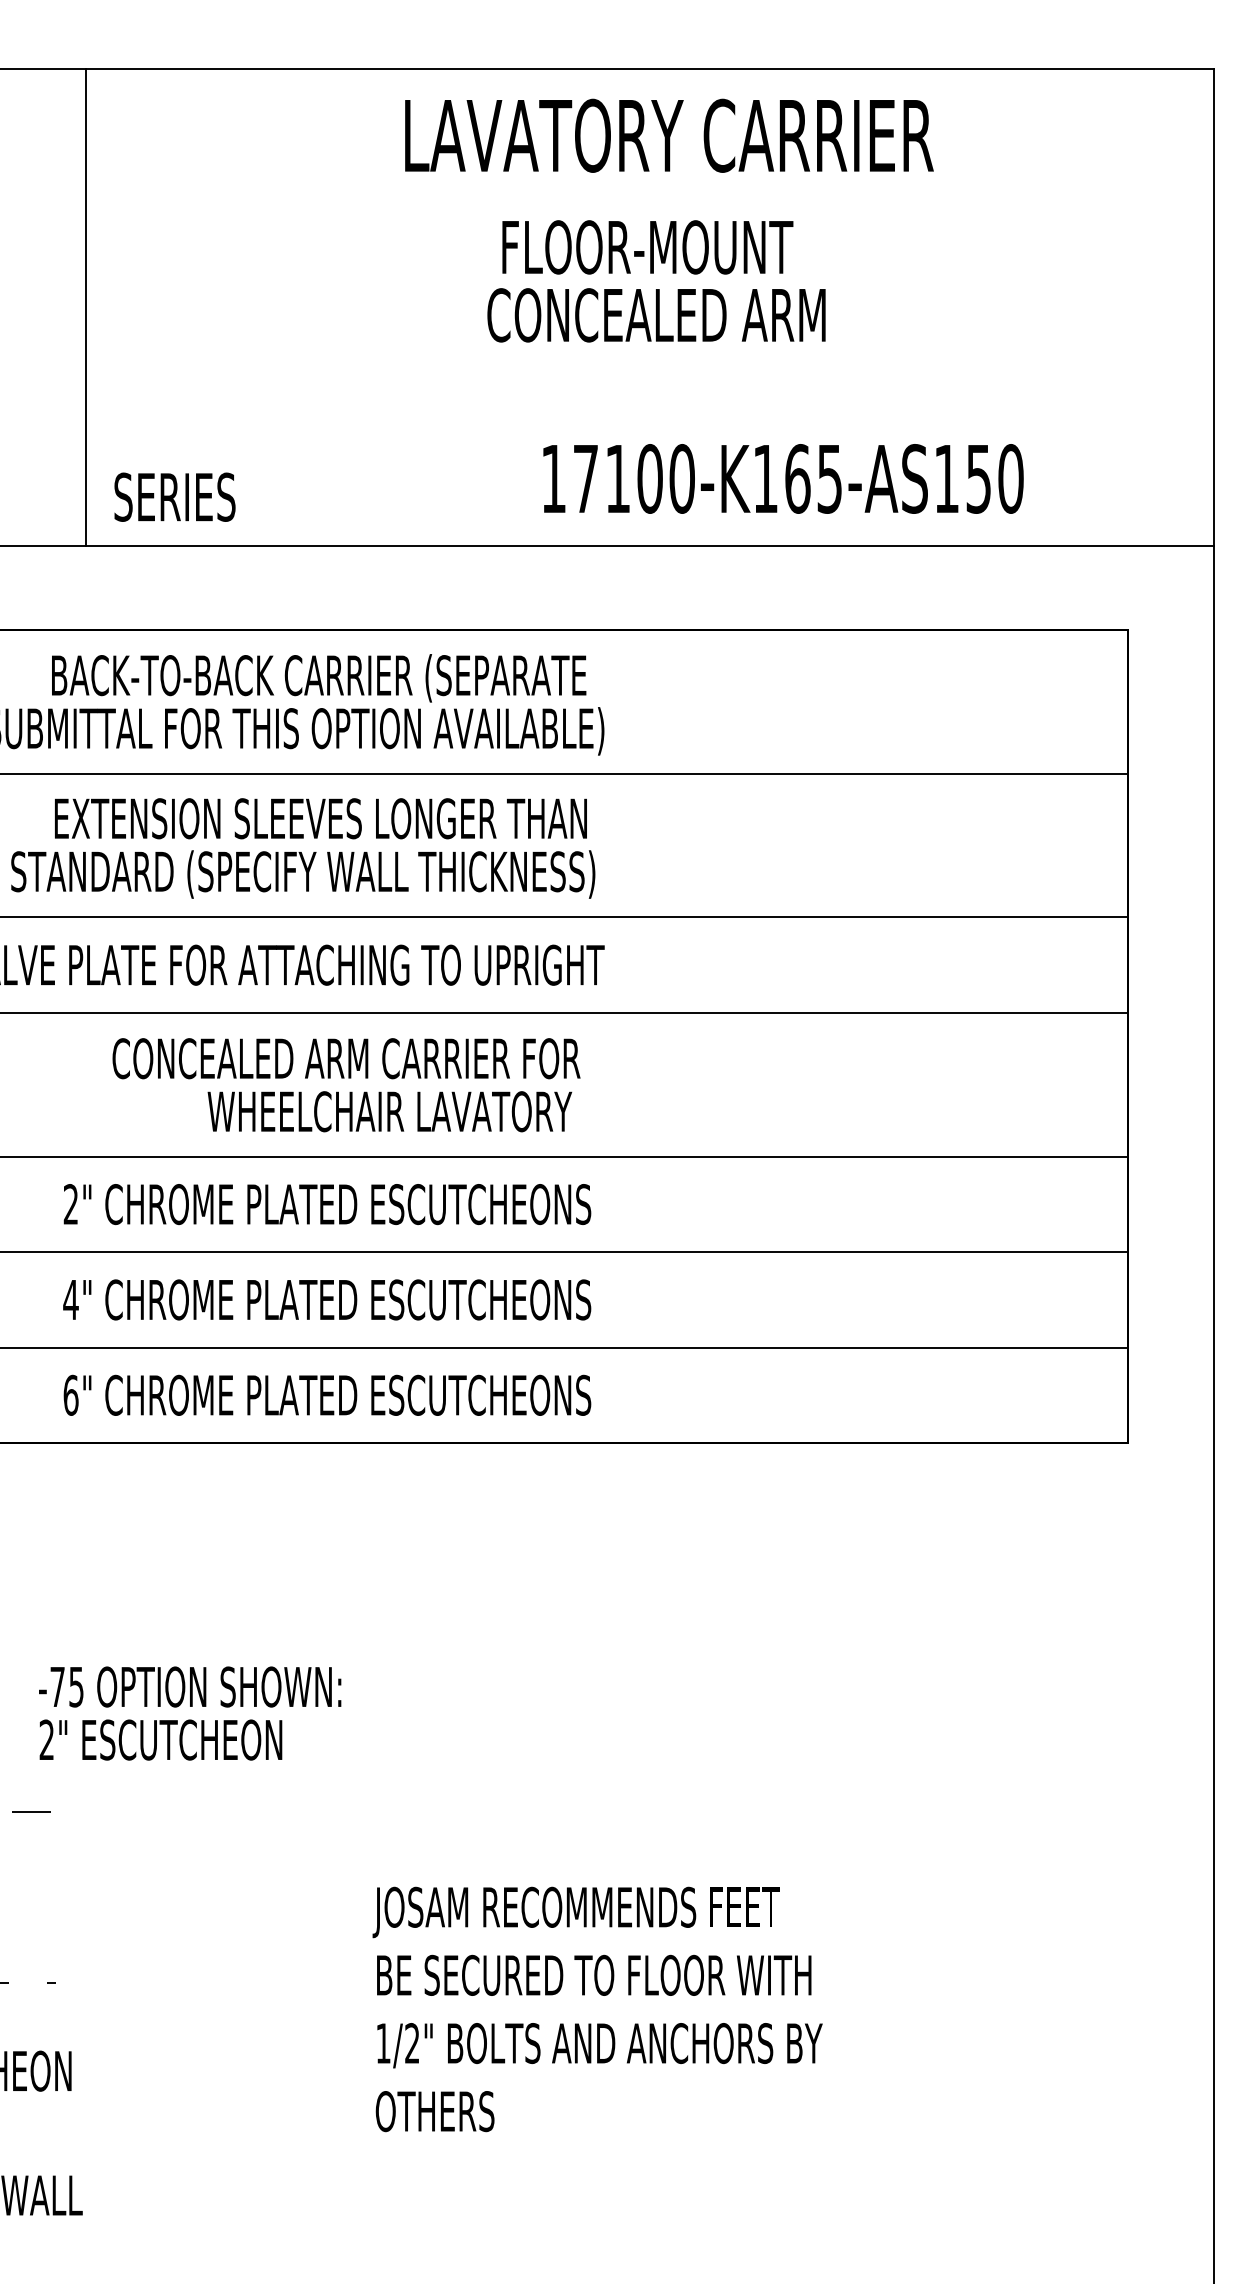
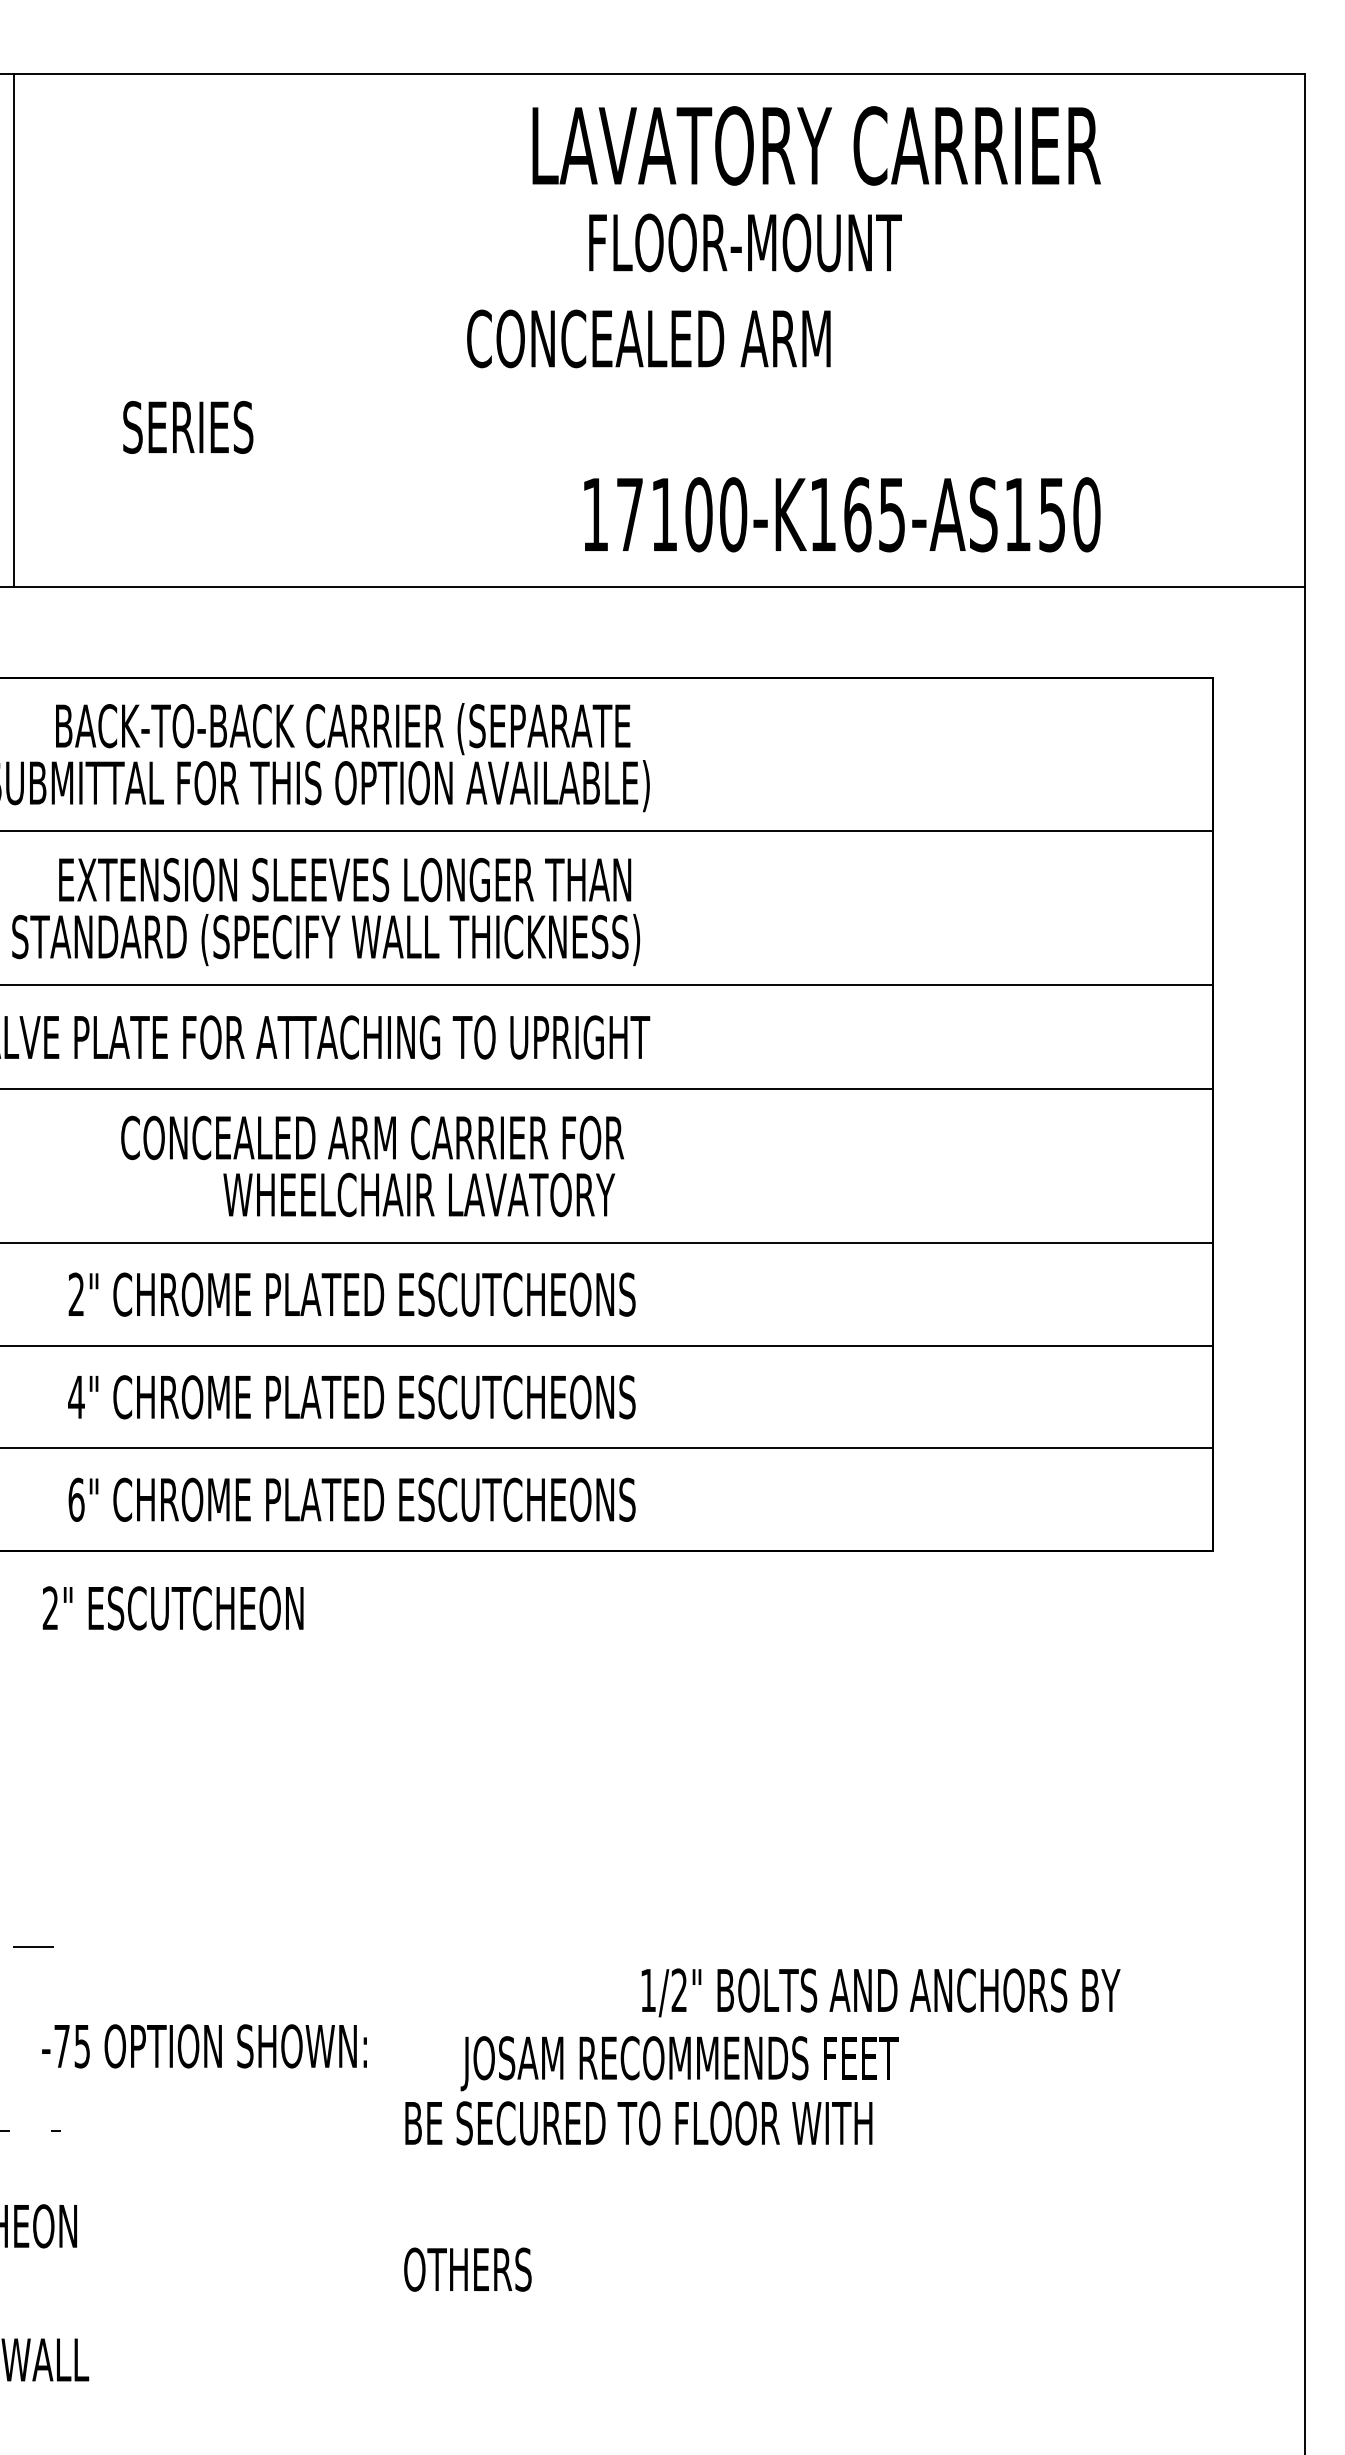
text: (669, 135) -> (816, 145), moved
text: (647, 247) -> (745, 242), moved
line: (85, 306) -> (13, 329), moved
text: (656, 314) -> (648, 338), moved
text: (175, 497) -> (188, 427), moved
text: (190, 1687) -> (204, 2046), moved
text: (160, 1740) -> (172, 1608), moved
text: (576, 1912) -> (679, 2063), moved
text: (599, 2045) -> (880, 1992), moved

